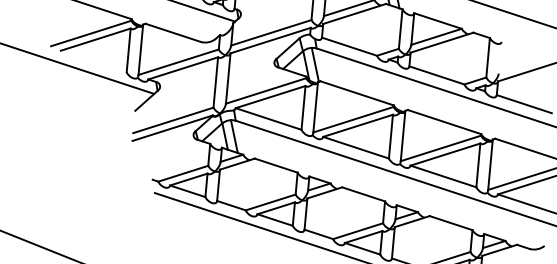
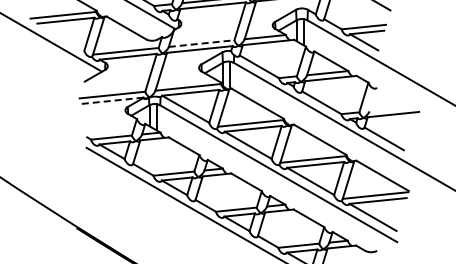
line: (271, 32) -> (201, 43), solid -> dashed
line: (172, 127) -> (110, 100), solid -> dashed

